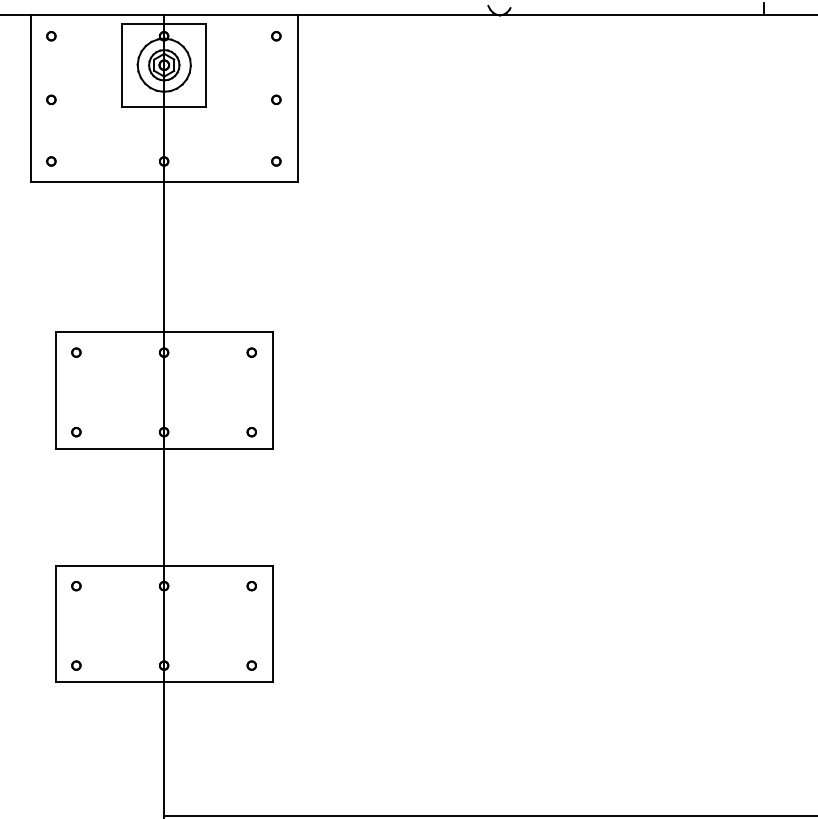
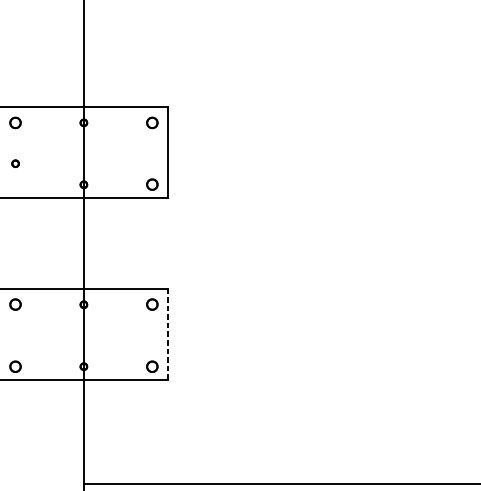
part: (76, 352) -> (15, 122), size x1.6
part: (251, 352) -> (151, 122), size x1.6
part: (76, 432) -> (15, 164), moved
part: (251, 432) -> (151, 185), size x1.6
part: (76, 586) -> (15, 305), size x1.6
part: (251, 586) -> (151, 305), size x1.6
line: (272, 623) -> (168, 333), solid -> dashed
part: (76, 665) -> (15, 366), size x1.6
part: (251, 665) -> (151, 366), size x1.6

